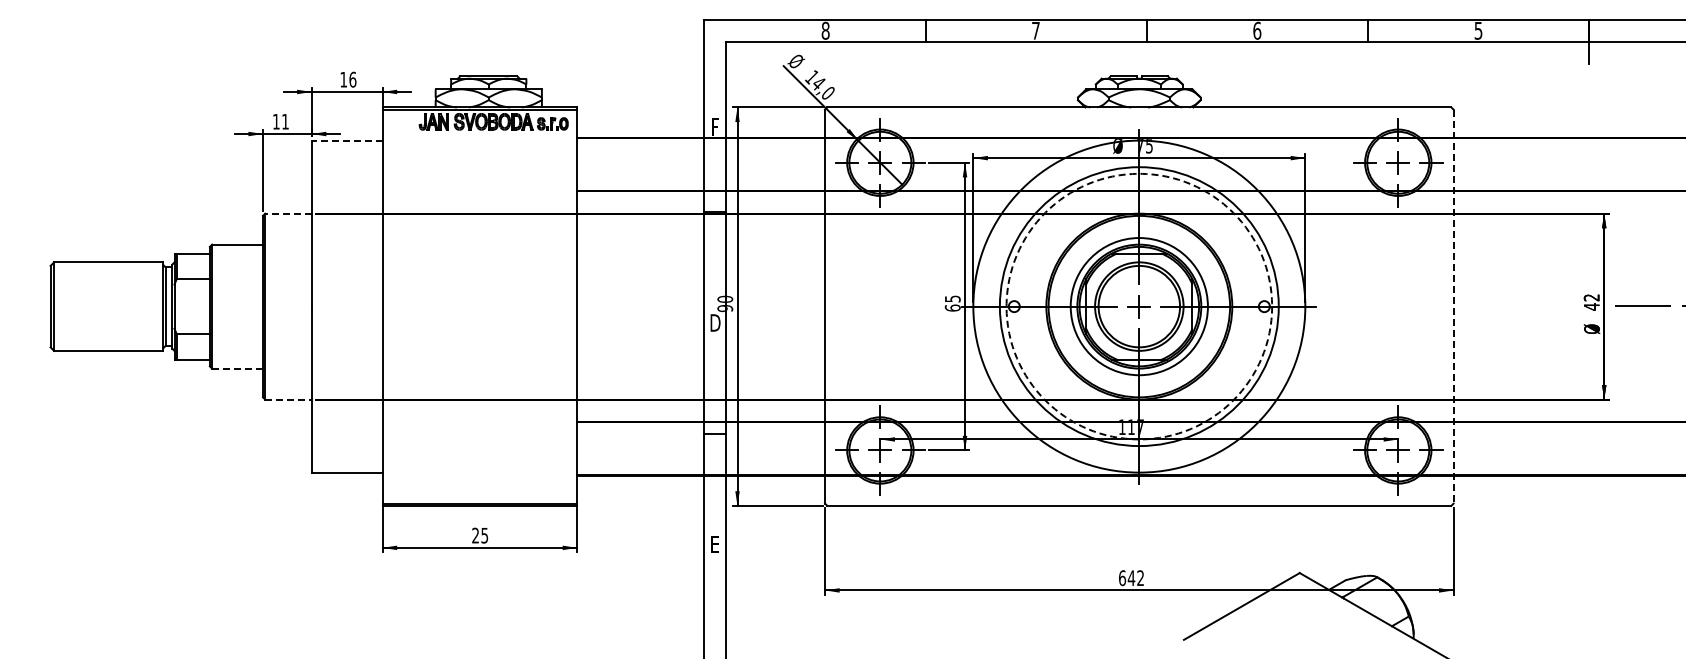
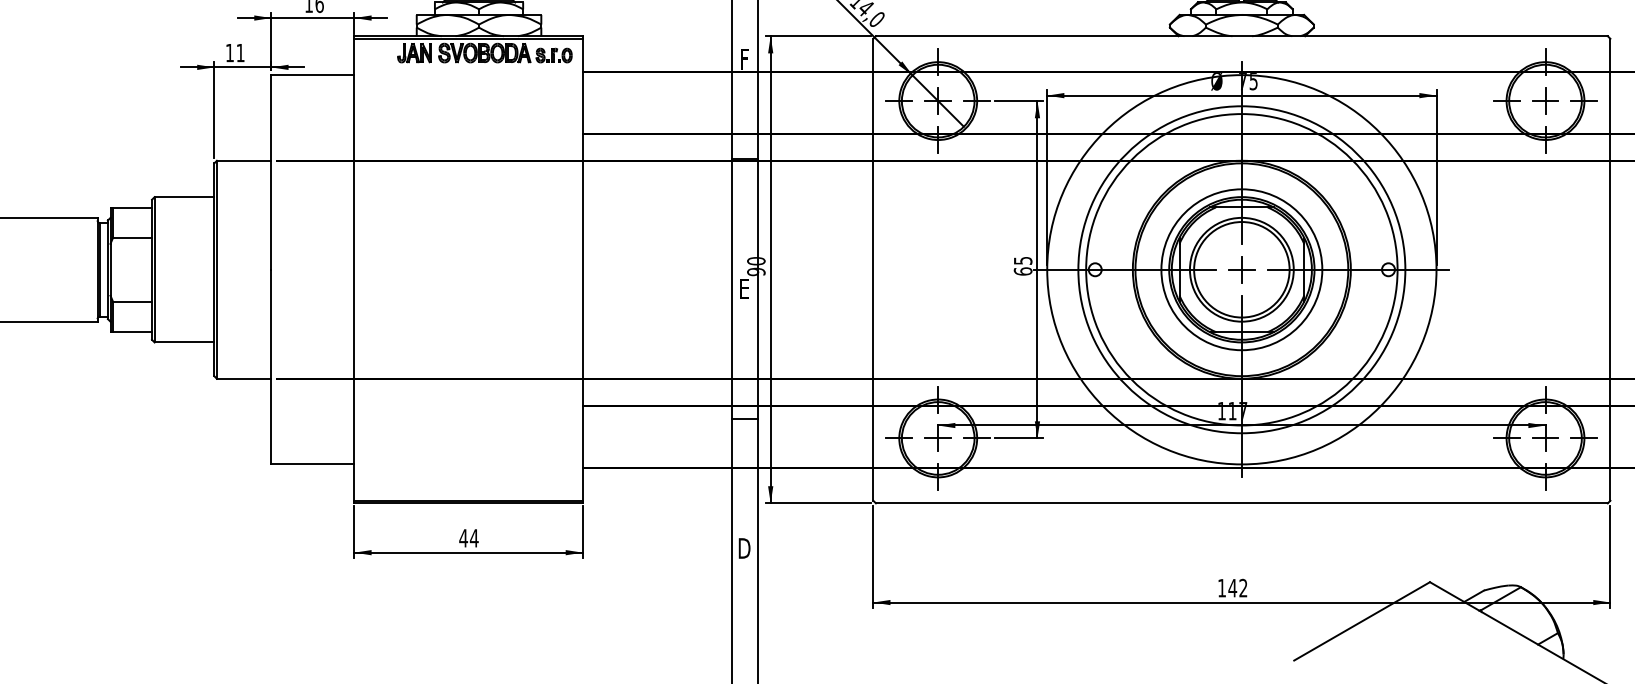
line: (346, 140) -> (312, 74), dashed -> solid
line: (288, 213) -> (244, 160), dashed -> solid
circle: (1139, 306) -> (1242, 269), dashed -> solid
line: (1453, 306) -> (1610, 269), dashed -> solid
text: (715, 322) -> (744, 288), D -> E
line: (238, 368) -> (185, 342), dashed -> solid
line: (288, 399) -> (244, 378), dashed -> solid
text: (479, 535) -> (468, 538), 25 -> 44
text: (715, 543) -> (744, 547), E -> D
text: (1122, 578) -> (1222, 588), 642 -> 142

